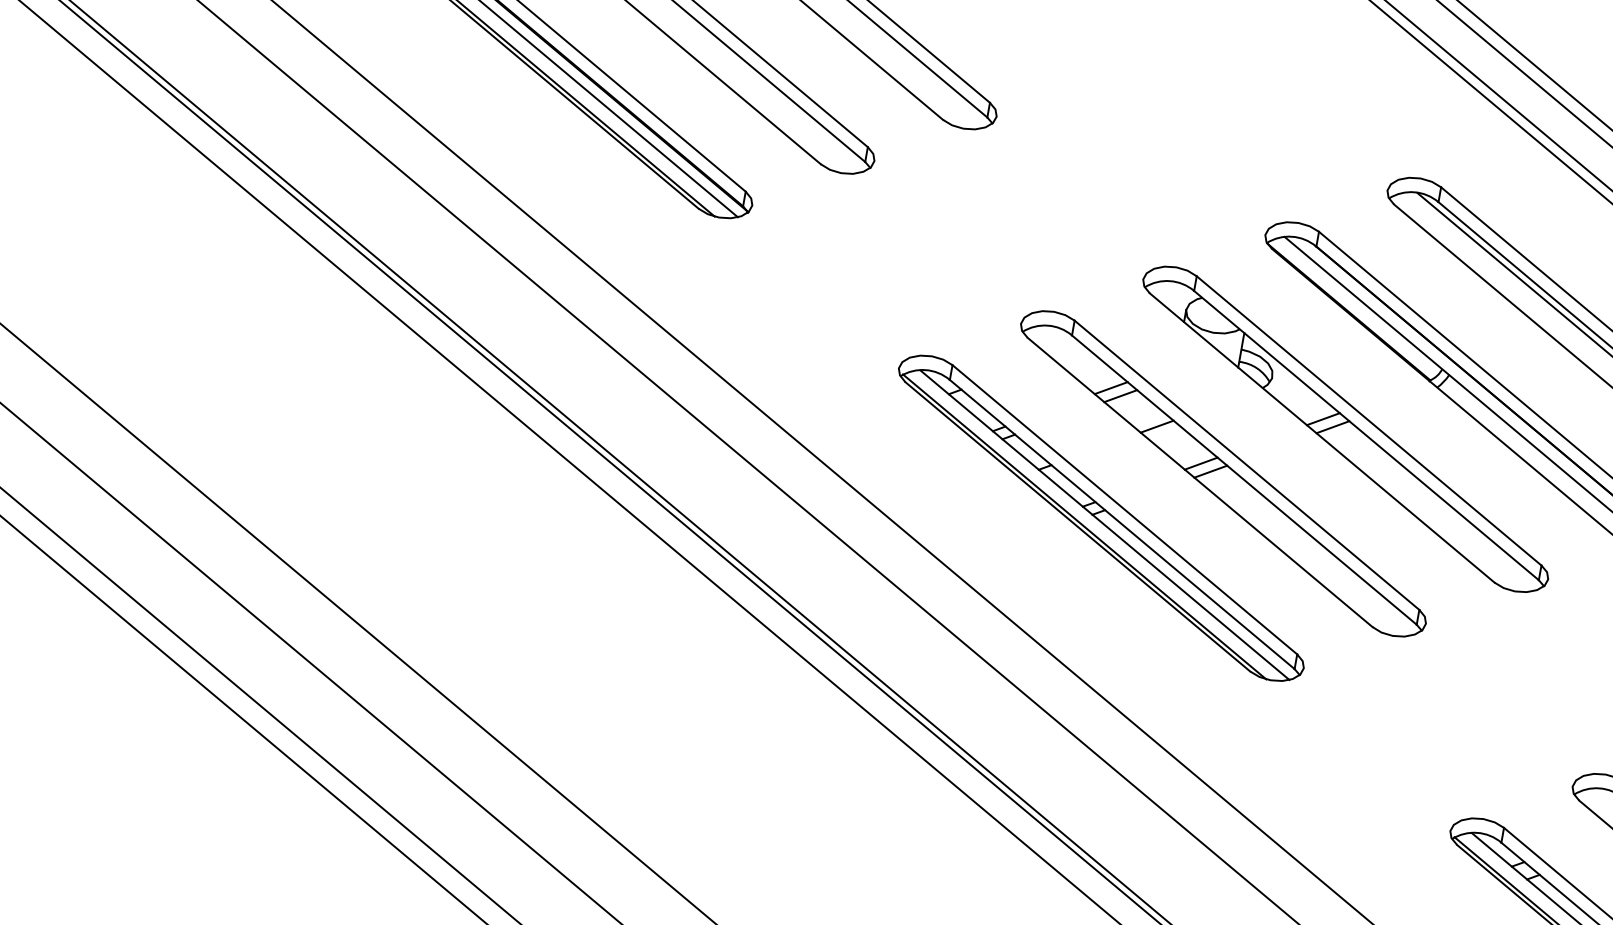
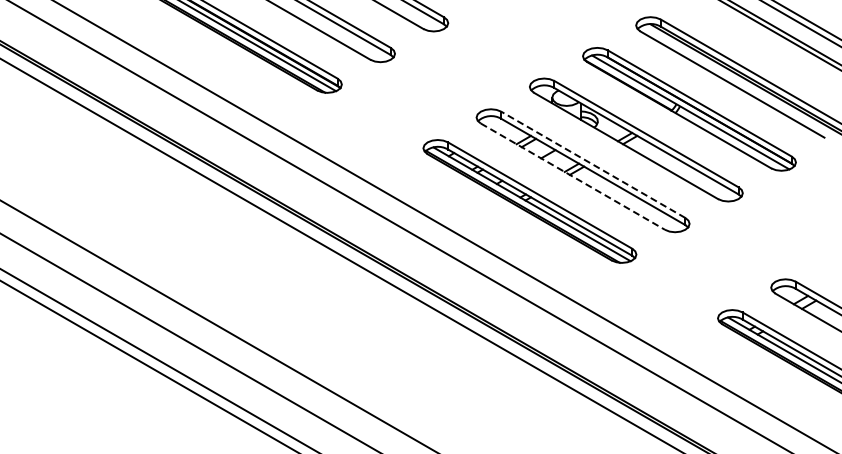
line: (1245, 464) -> (592, 164), solid -> dashed
line: (1201, 482) -> (573, 176), solid -> dashed

